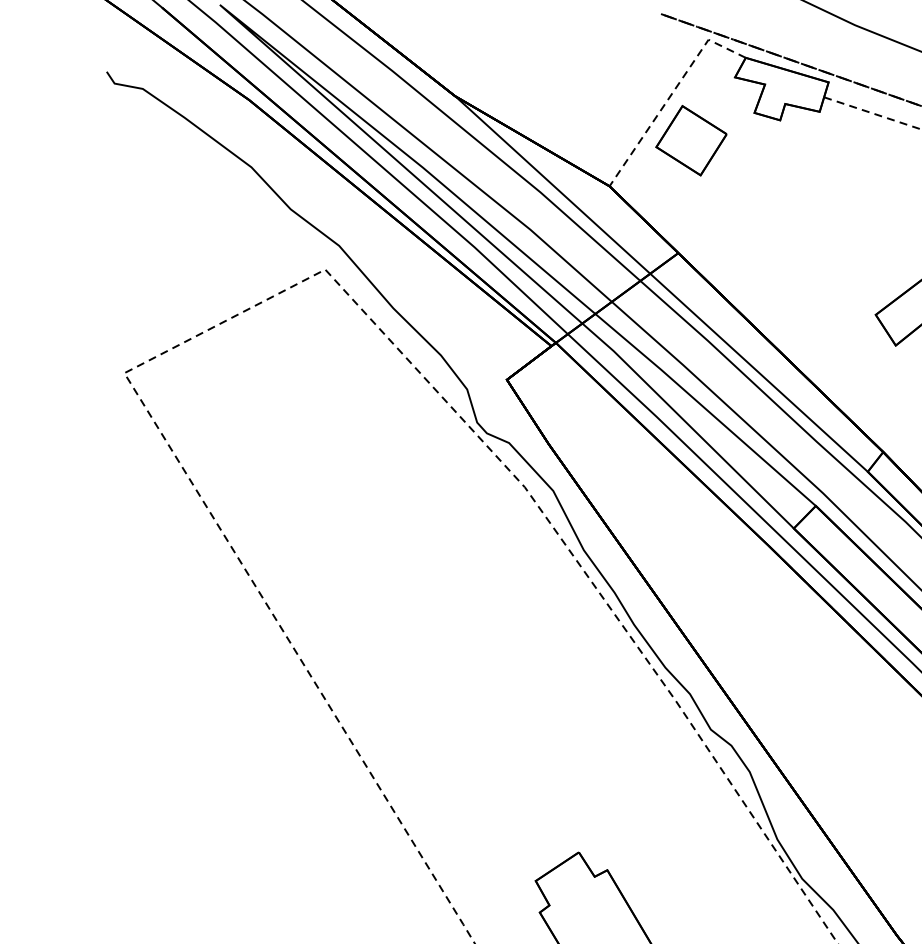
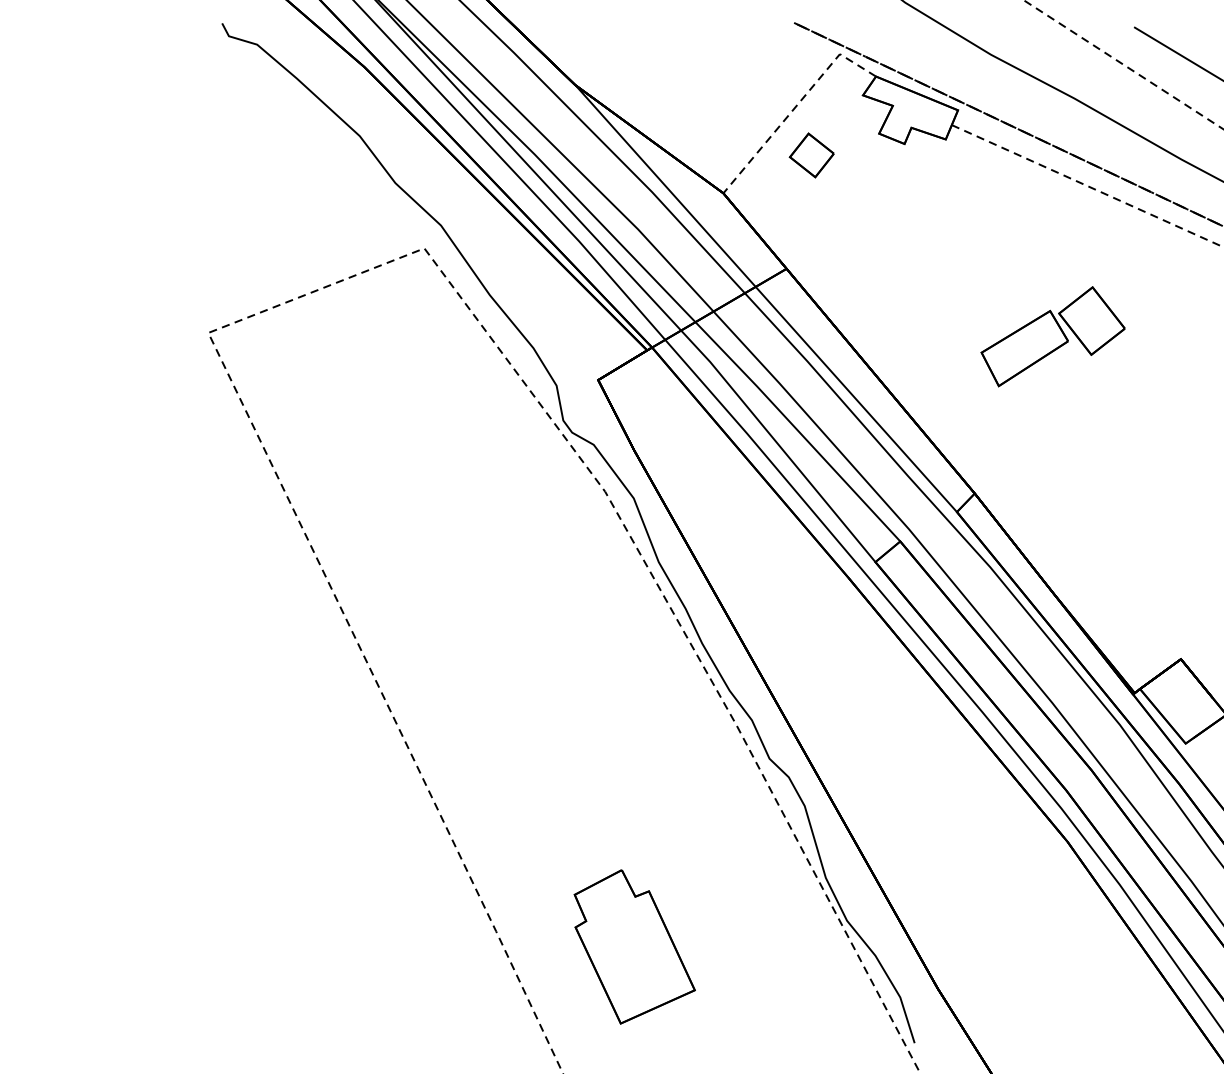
part: (691, 140) -> (811, 155), size x0.6

